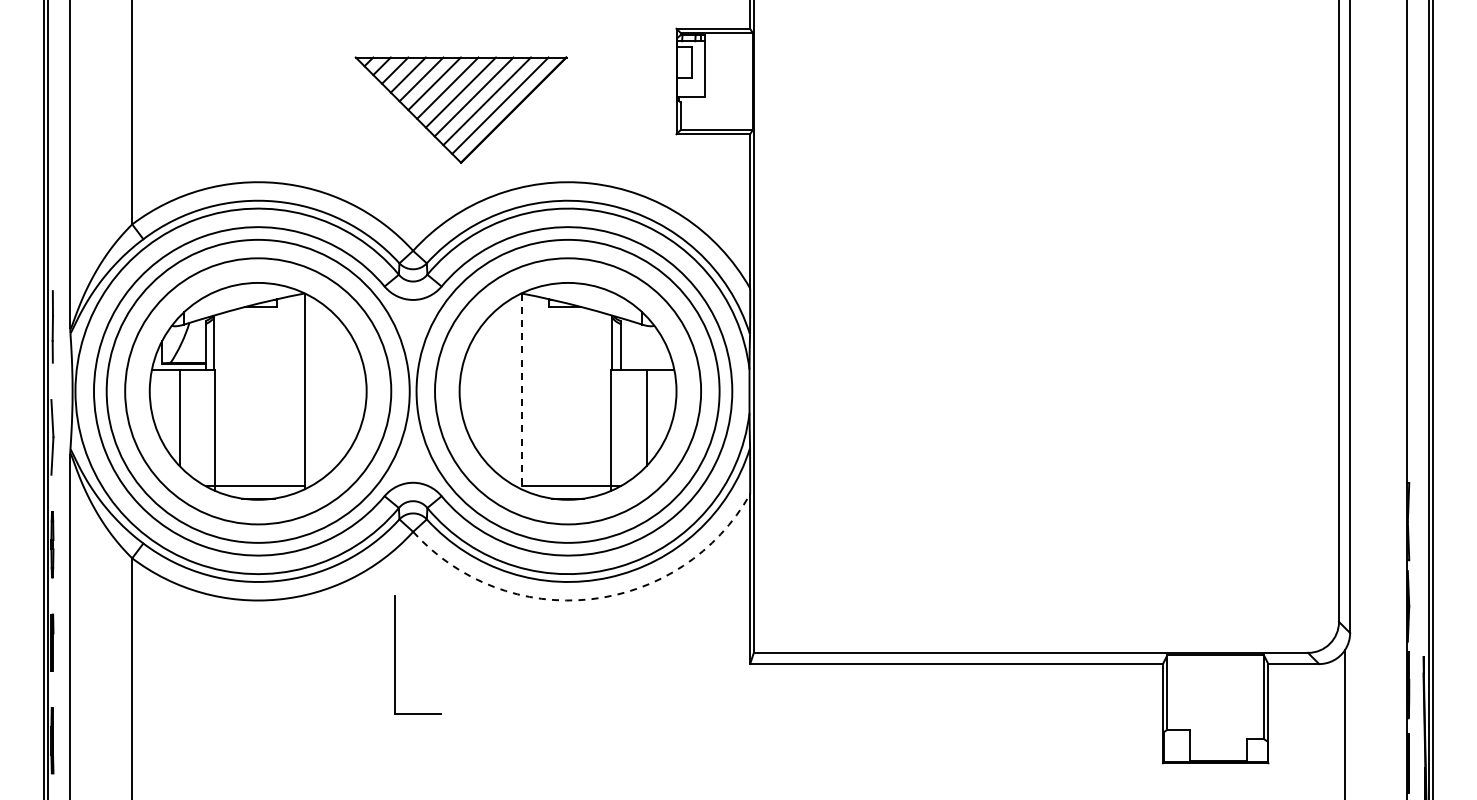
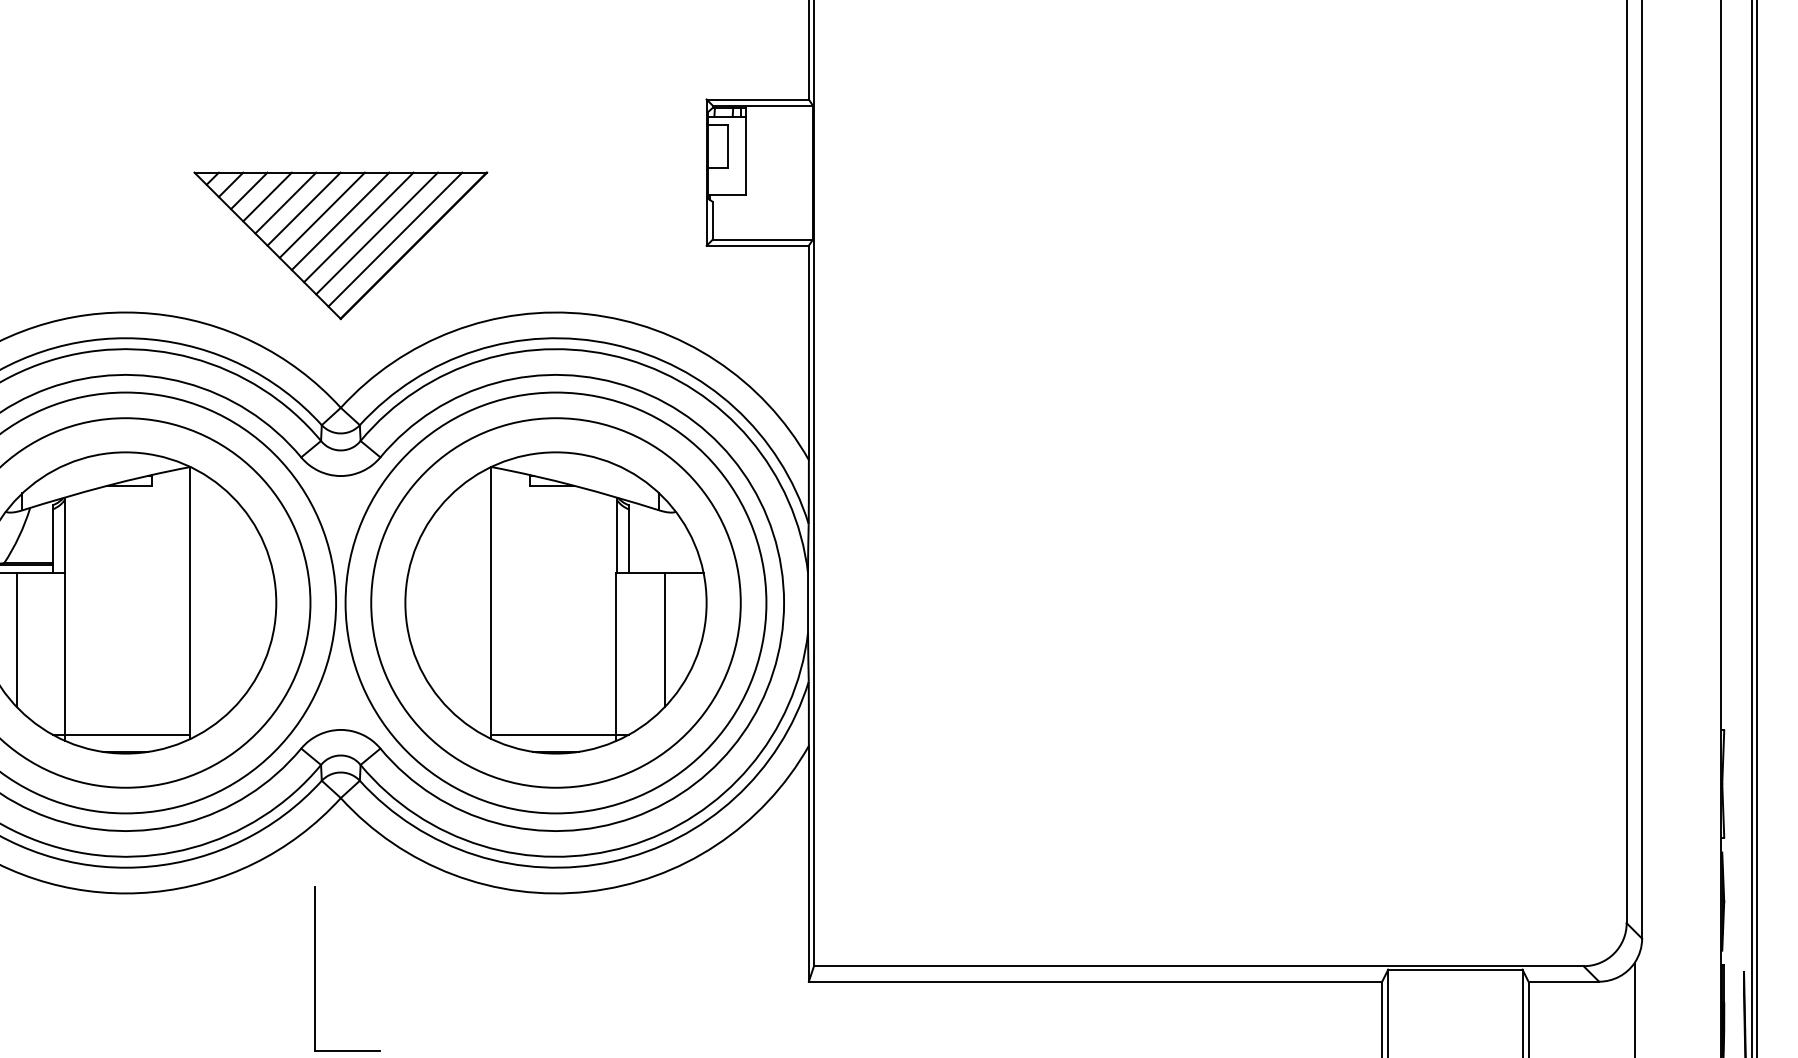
part: (460, 109) -> (339, 244), moved
line: (521, 391) -> (491, 603), dashed -> solid
arc: (591, 599) -> (588, 892), dashed -> solid

